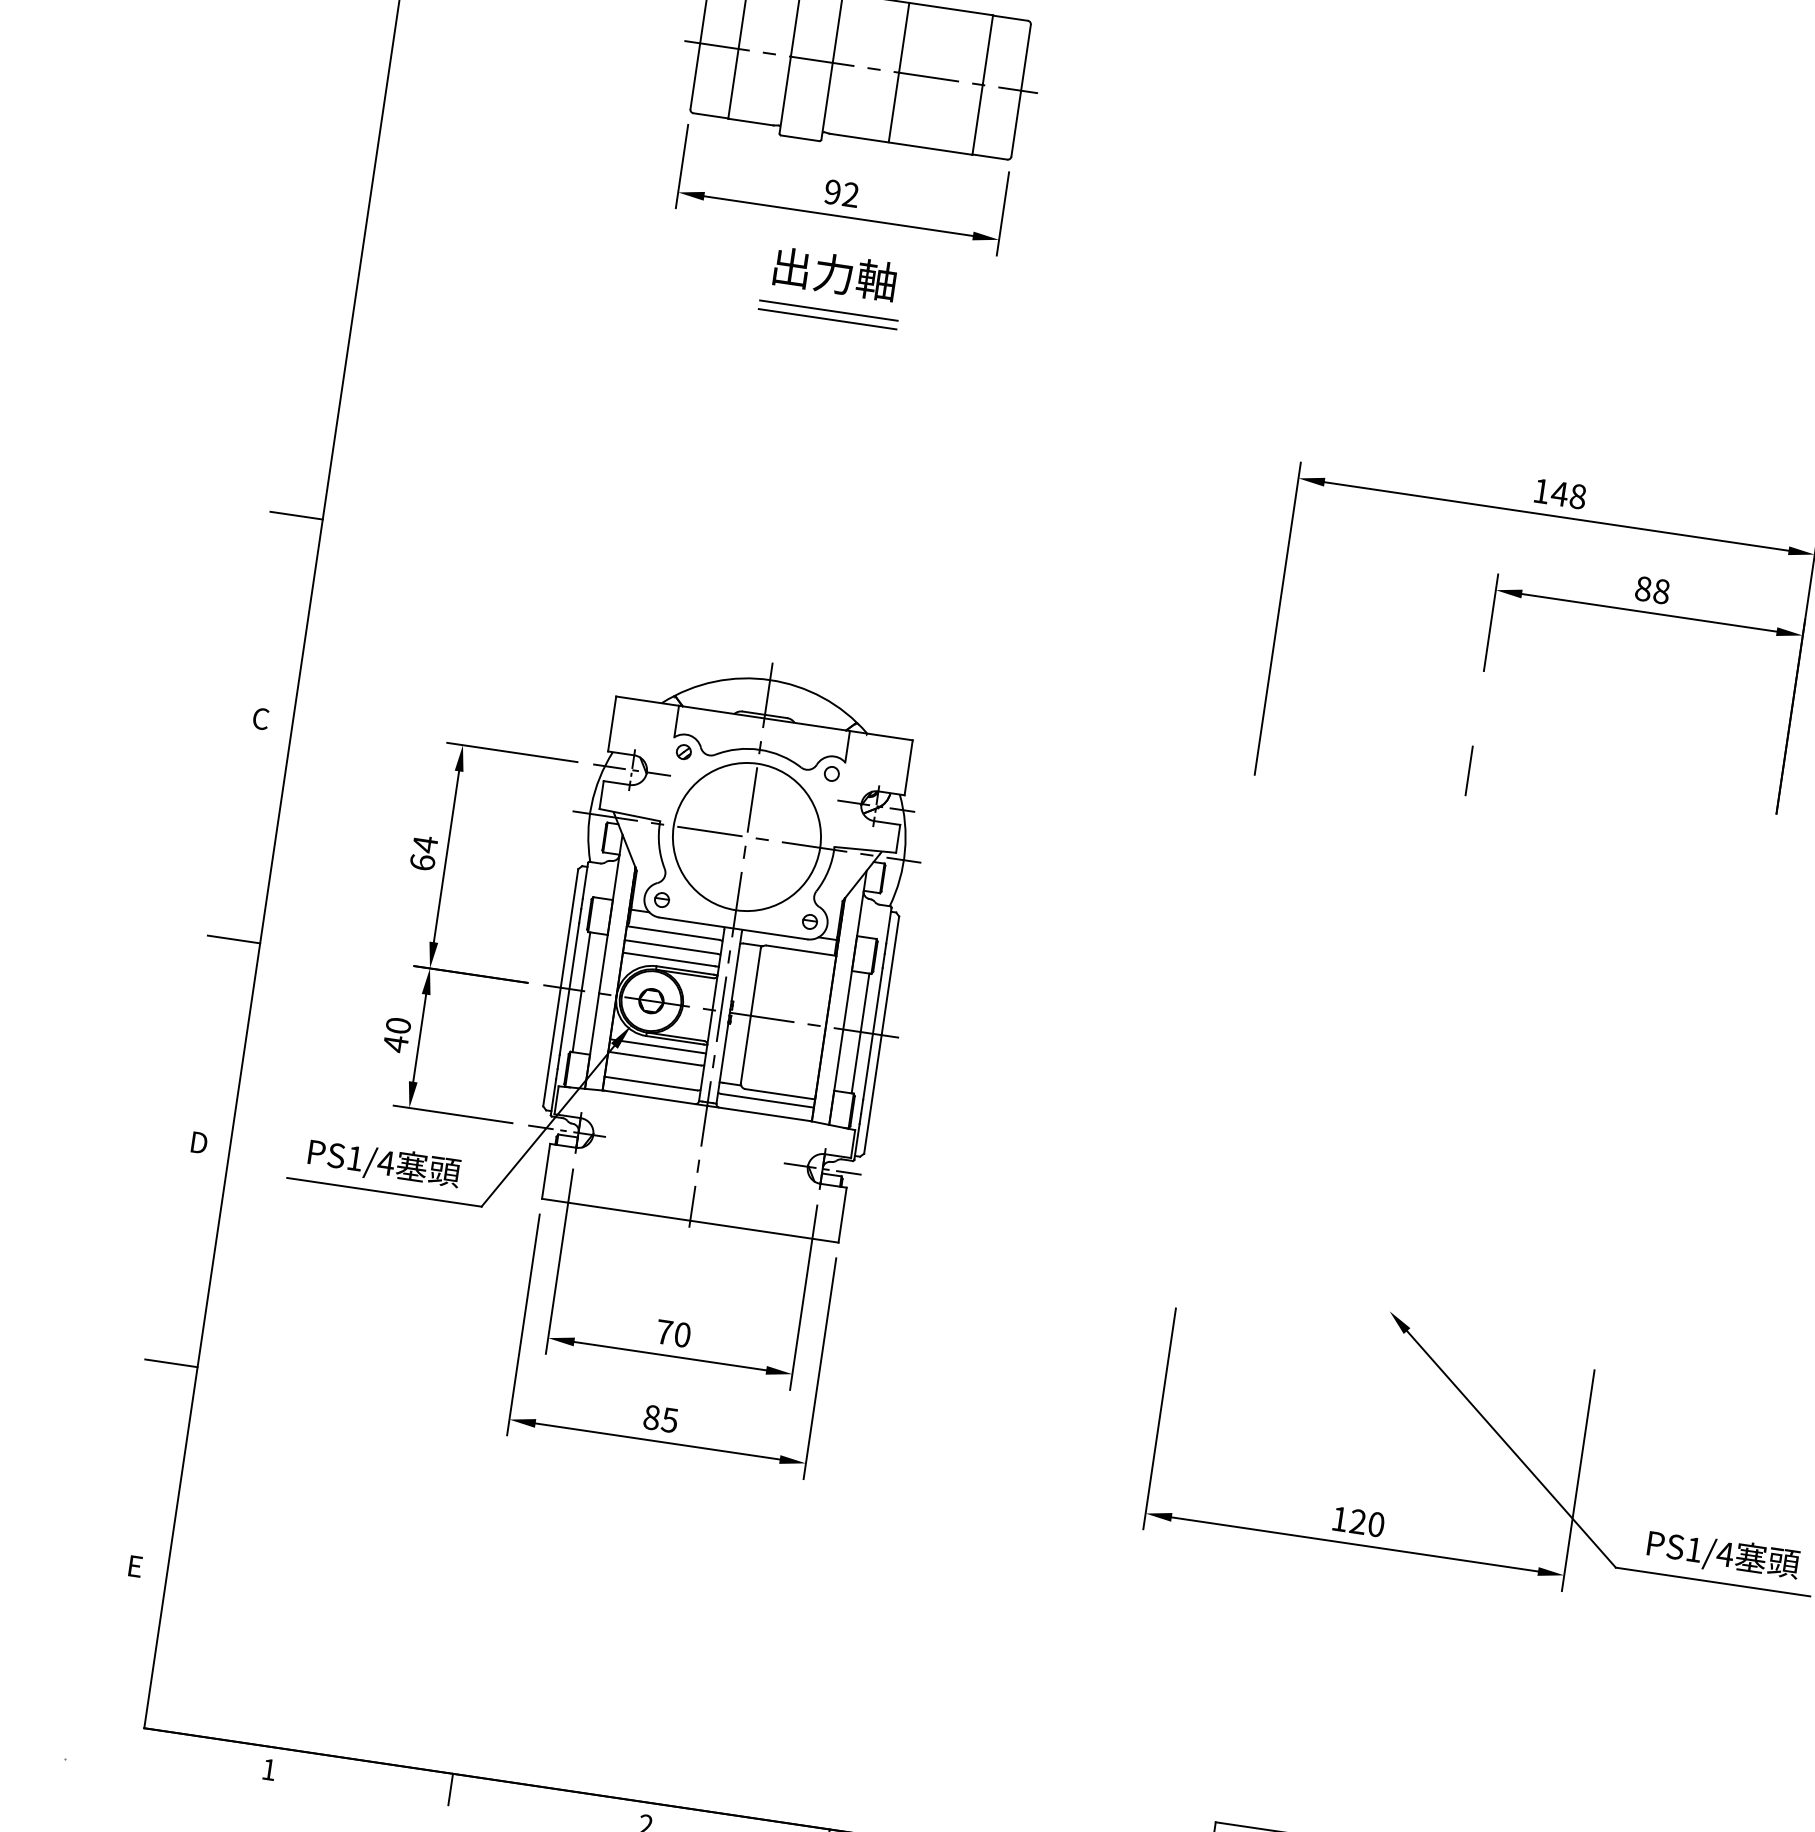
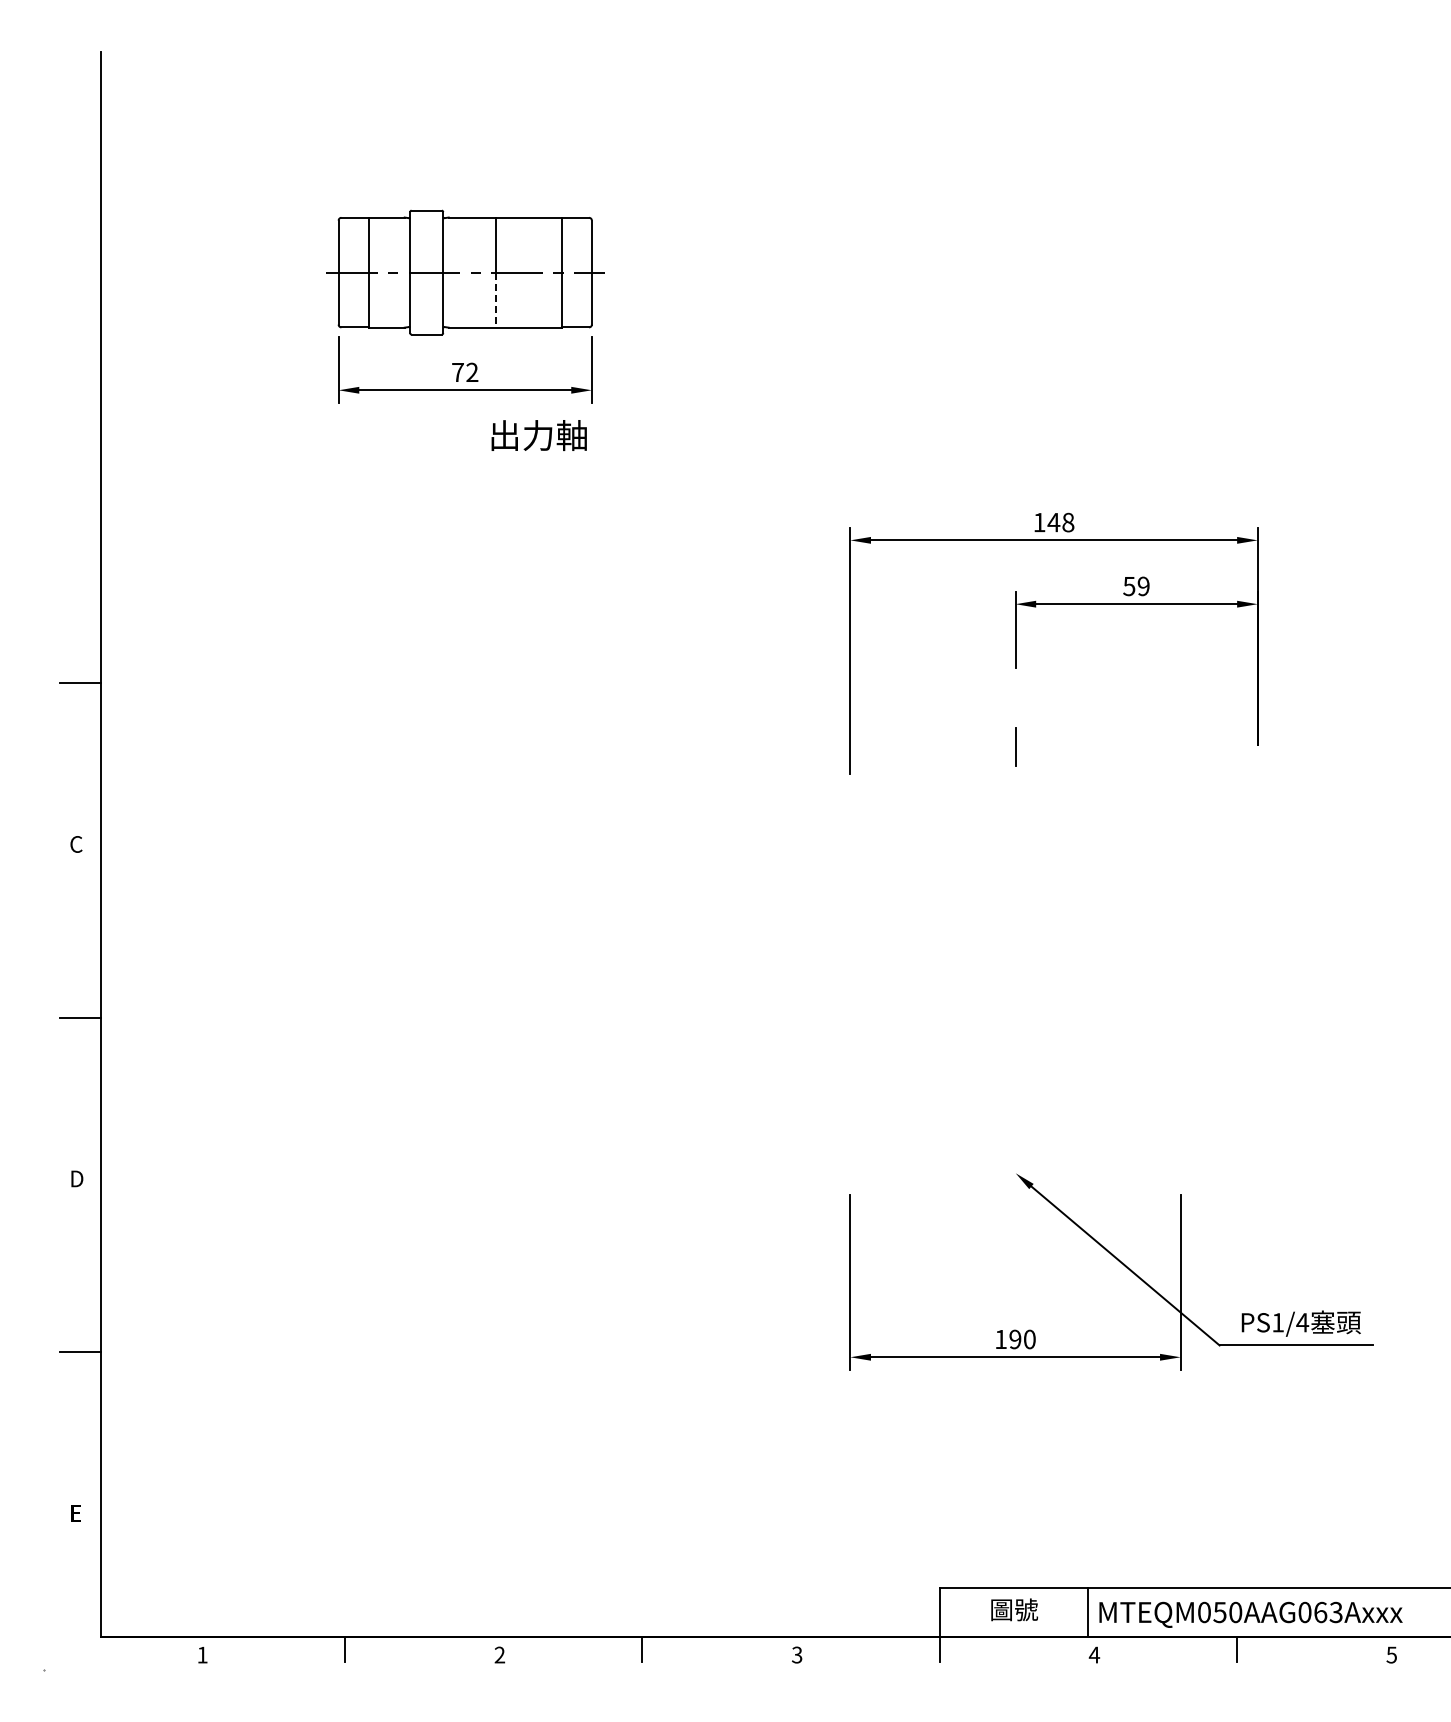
line: (893, 108) -> (495, 300), solid -> dashed
text: (832, 192) -> (457, 372), 92 -> 72
text: (834, 274) -> (538, 435), moved
line: (828, 310) -> (468, 464), removed
line: (827, 319) -> (468, 471), removed
text: (1652, 590) -> (1136, 586), 88 -> 59
part: (601, 1043) -> (376, 1056), removed
text: (1358, 1521) -> (1015, 1339), 120 -> 190

